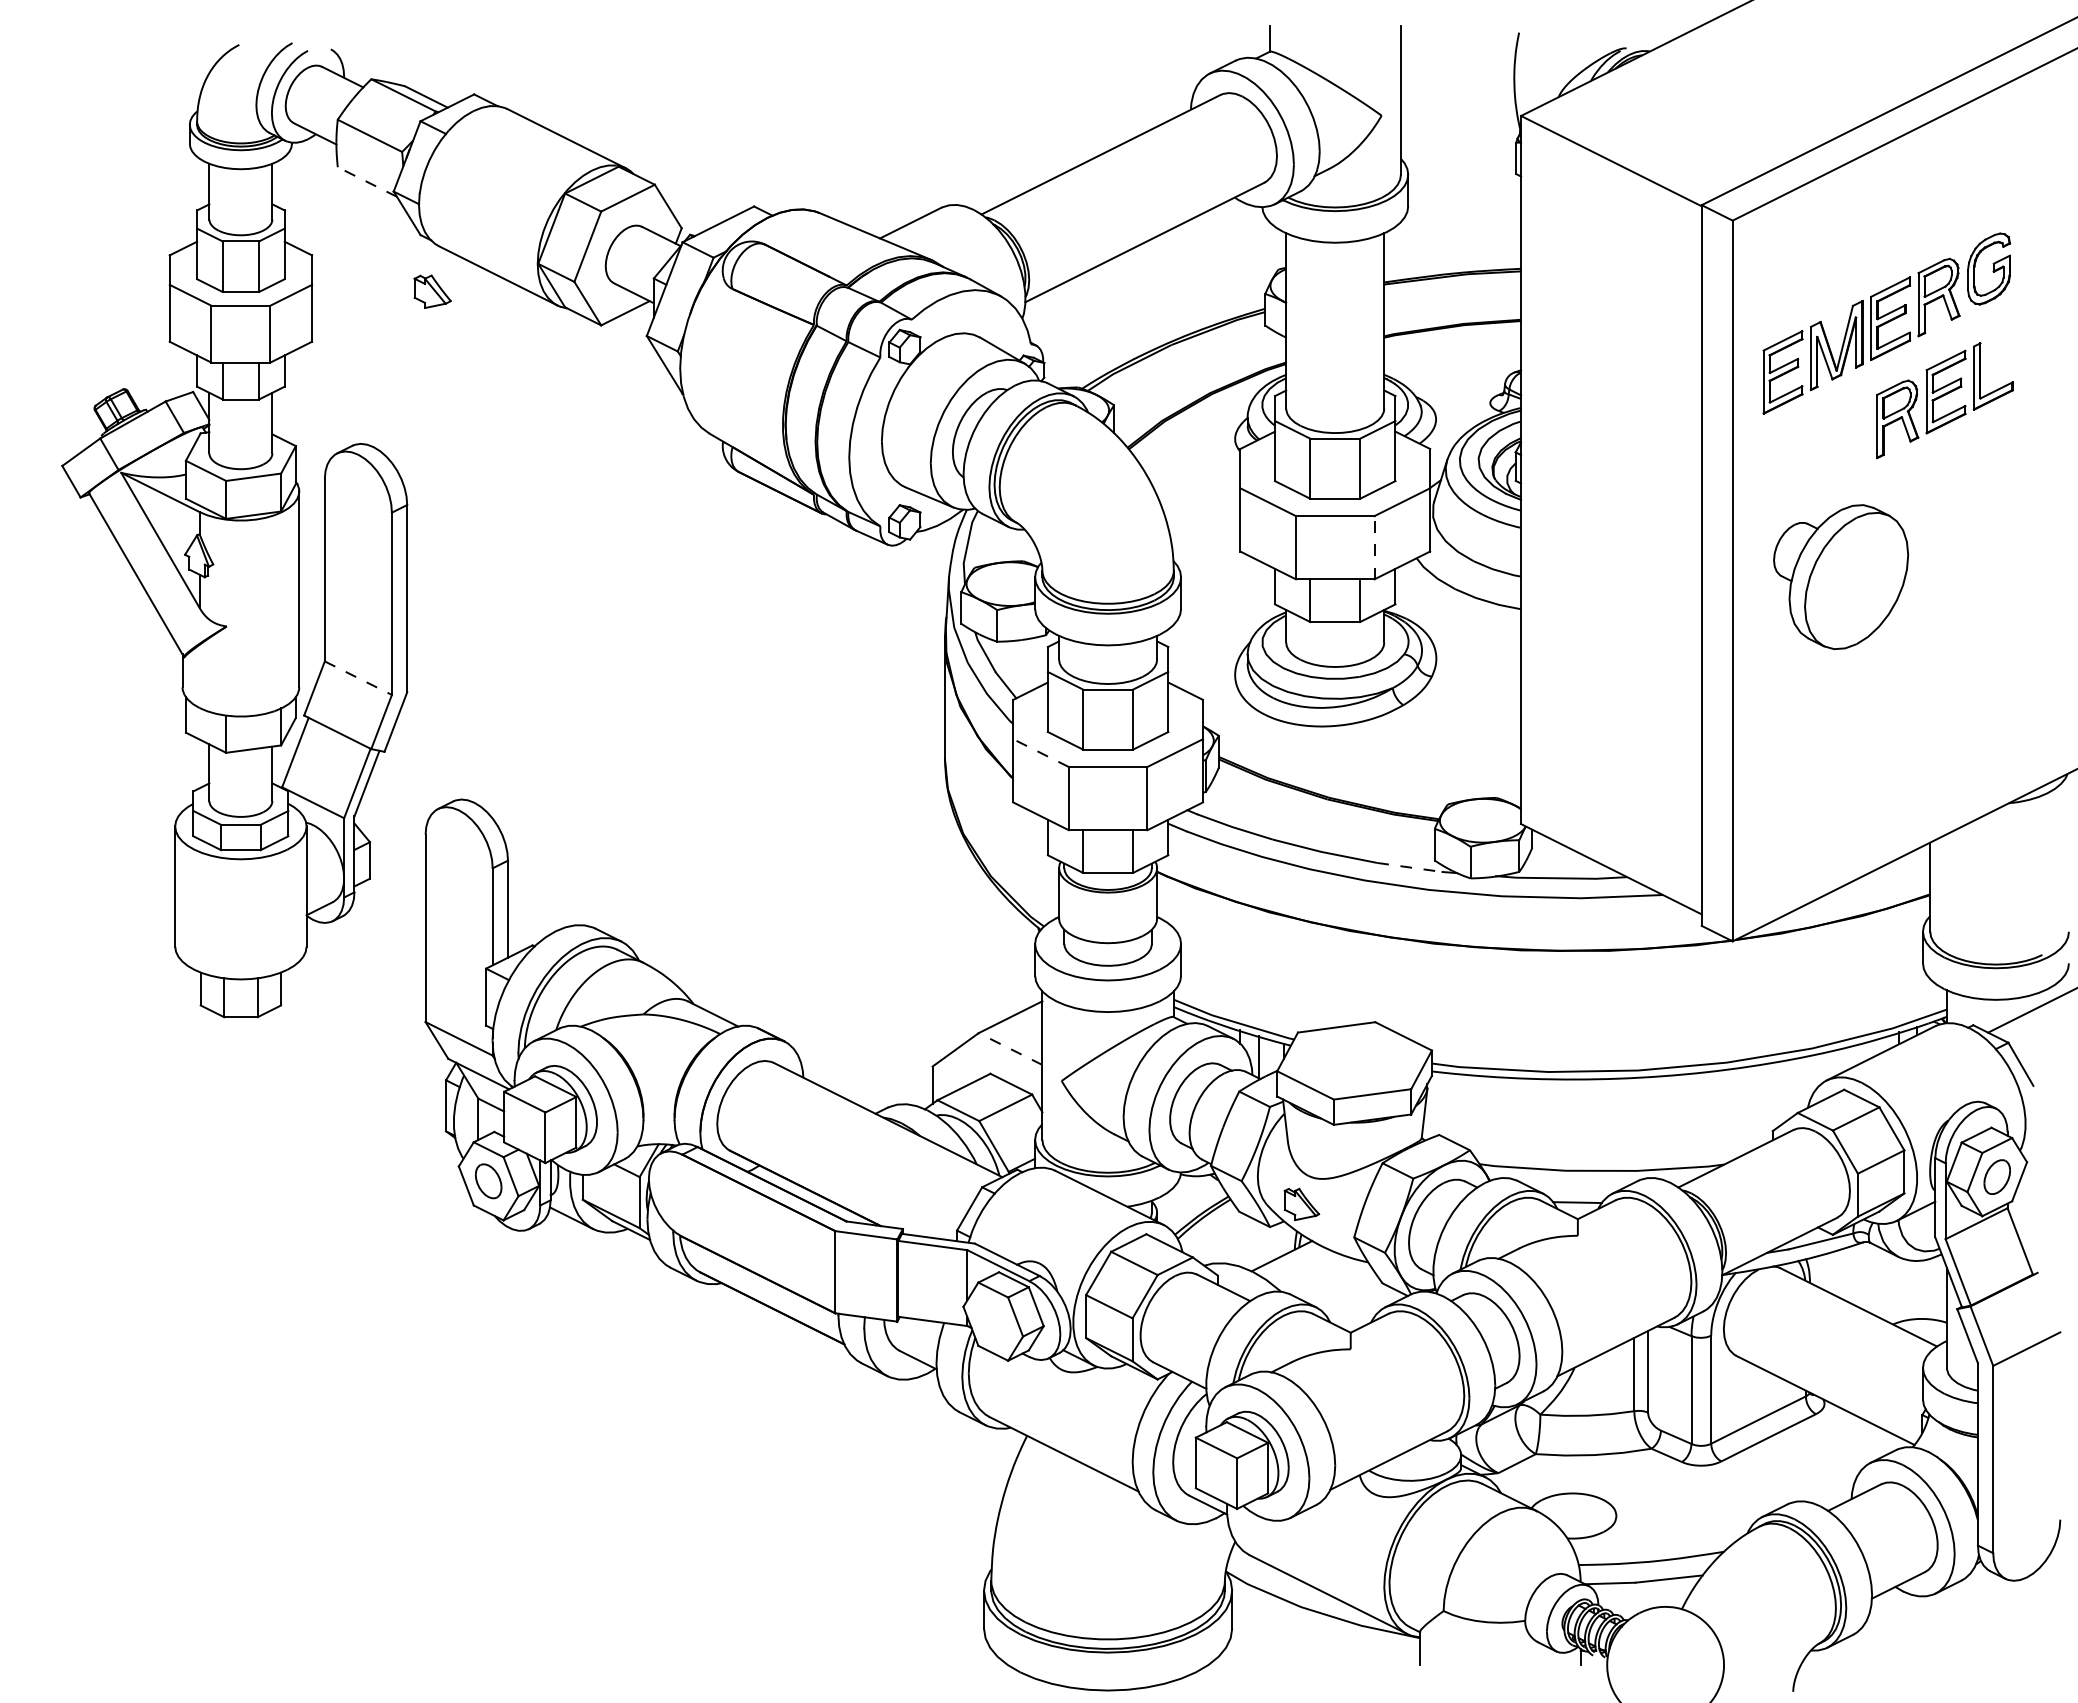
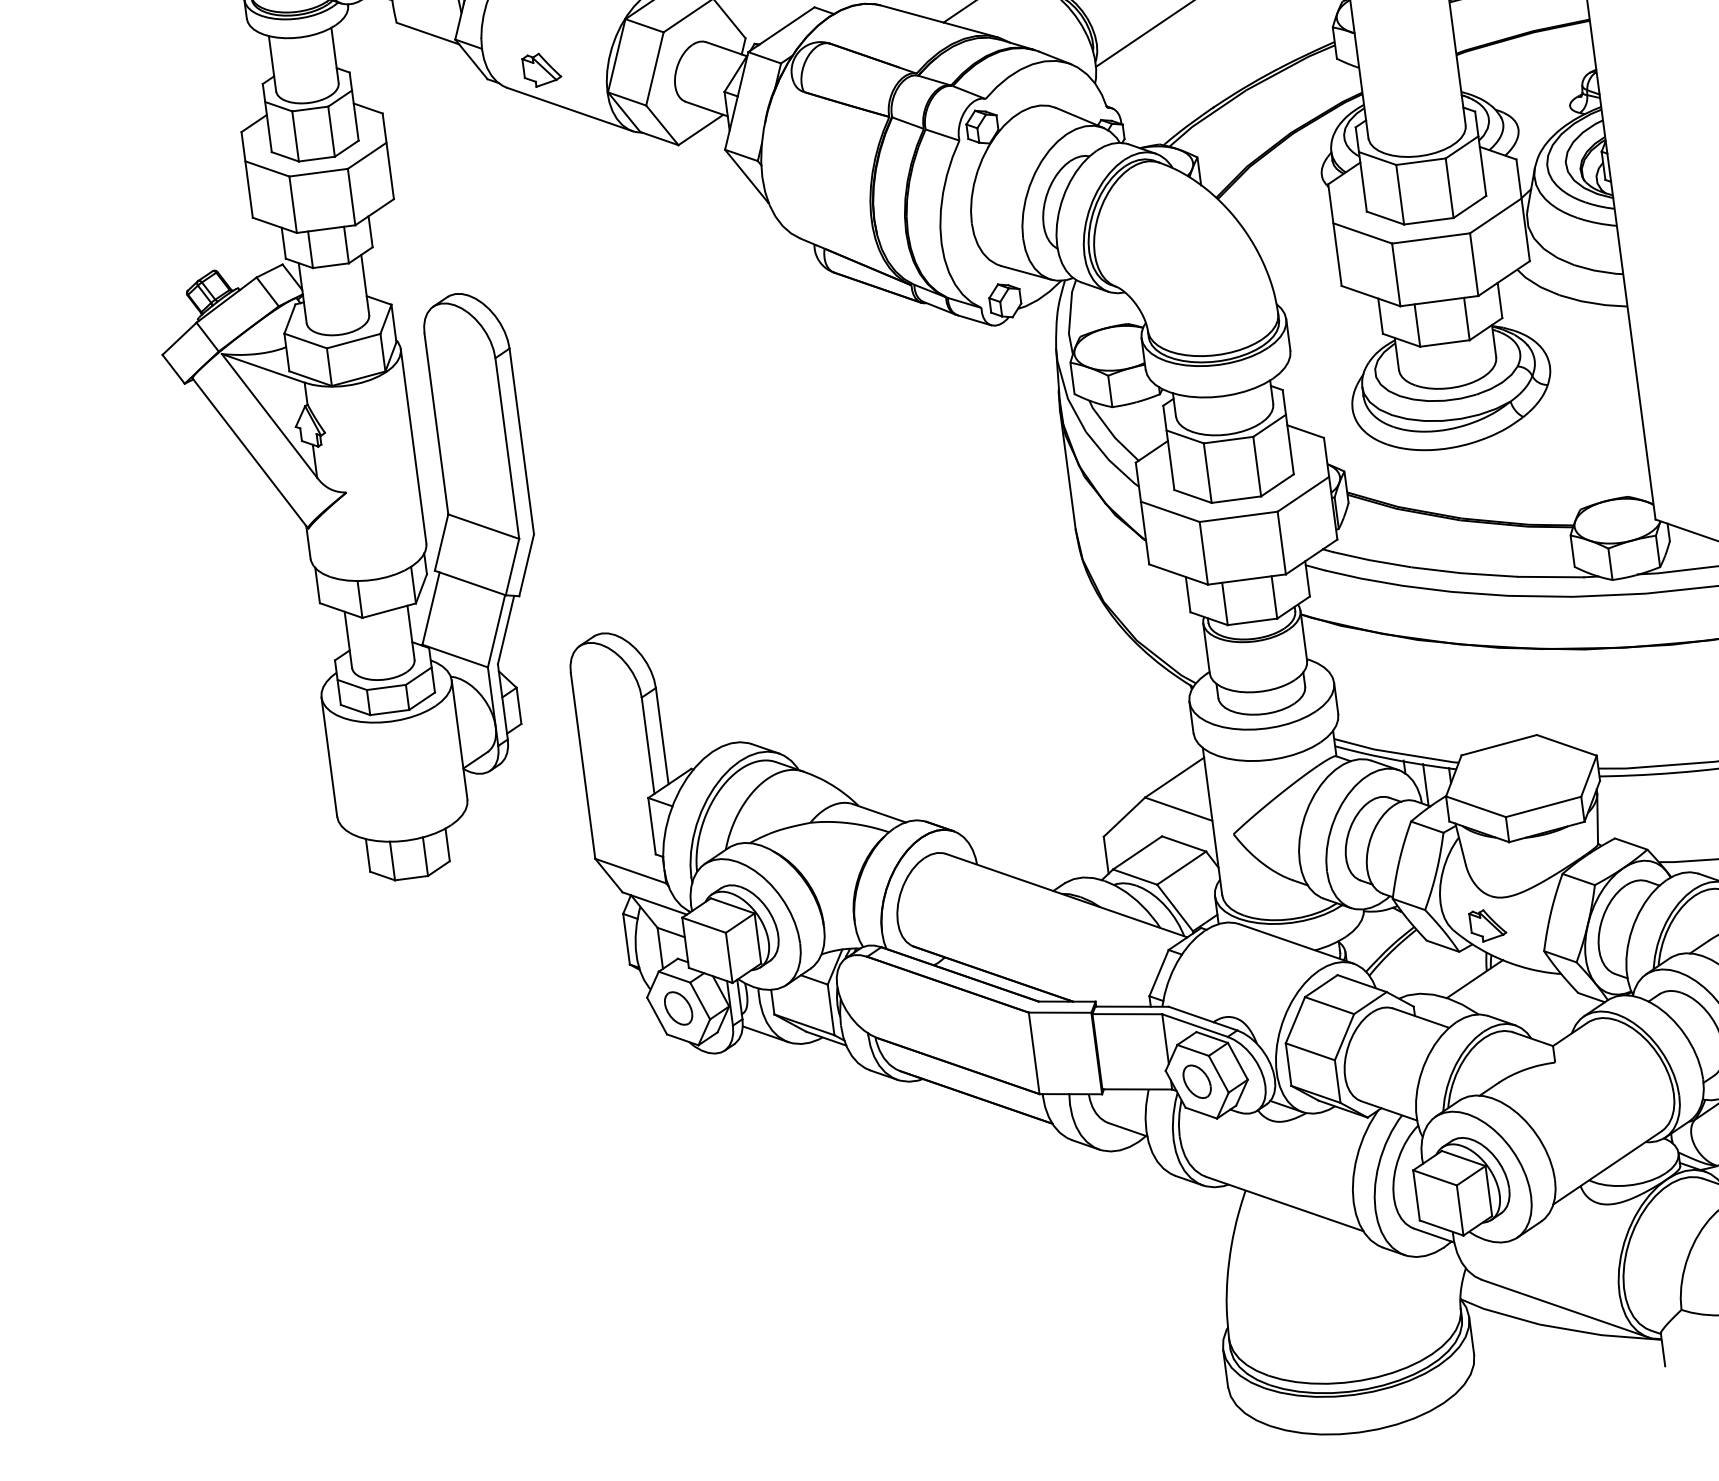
line: (366, 181) -> (426, 33), dashed -> solid
part: (432, 291) -> (541, 69), moved
line: (1374, 547) -> (1474, 264), dashed -> solid
line: (358, 678) -> (483, 526), dashed -> solid
line: (1040, 752) -> (1169, 511), dashed -> solid
line: (1409, 867) -> (1550, 577), dashed -> solid
line: (1010, 1049) -> (1178, 809), dashed -> solid
part: (992, 1321) -> (1196, 1081), added

